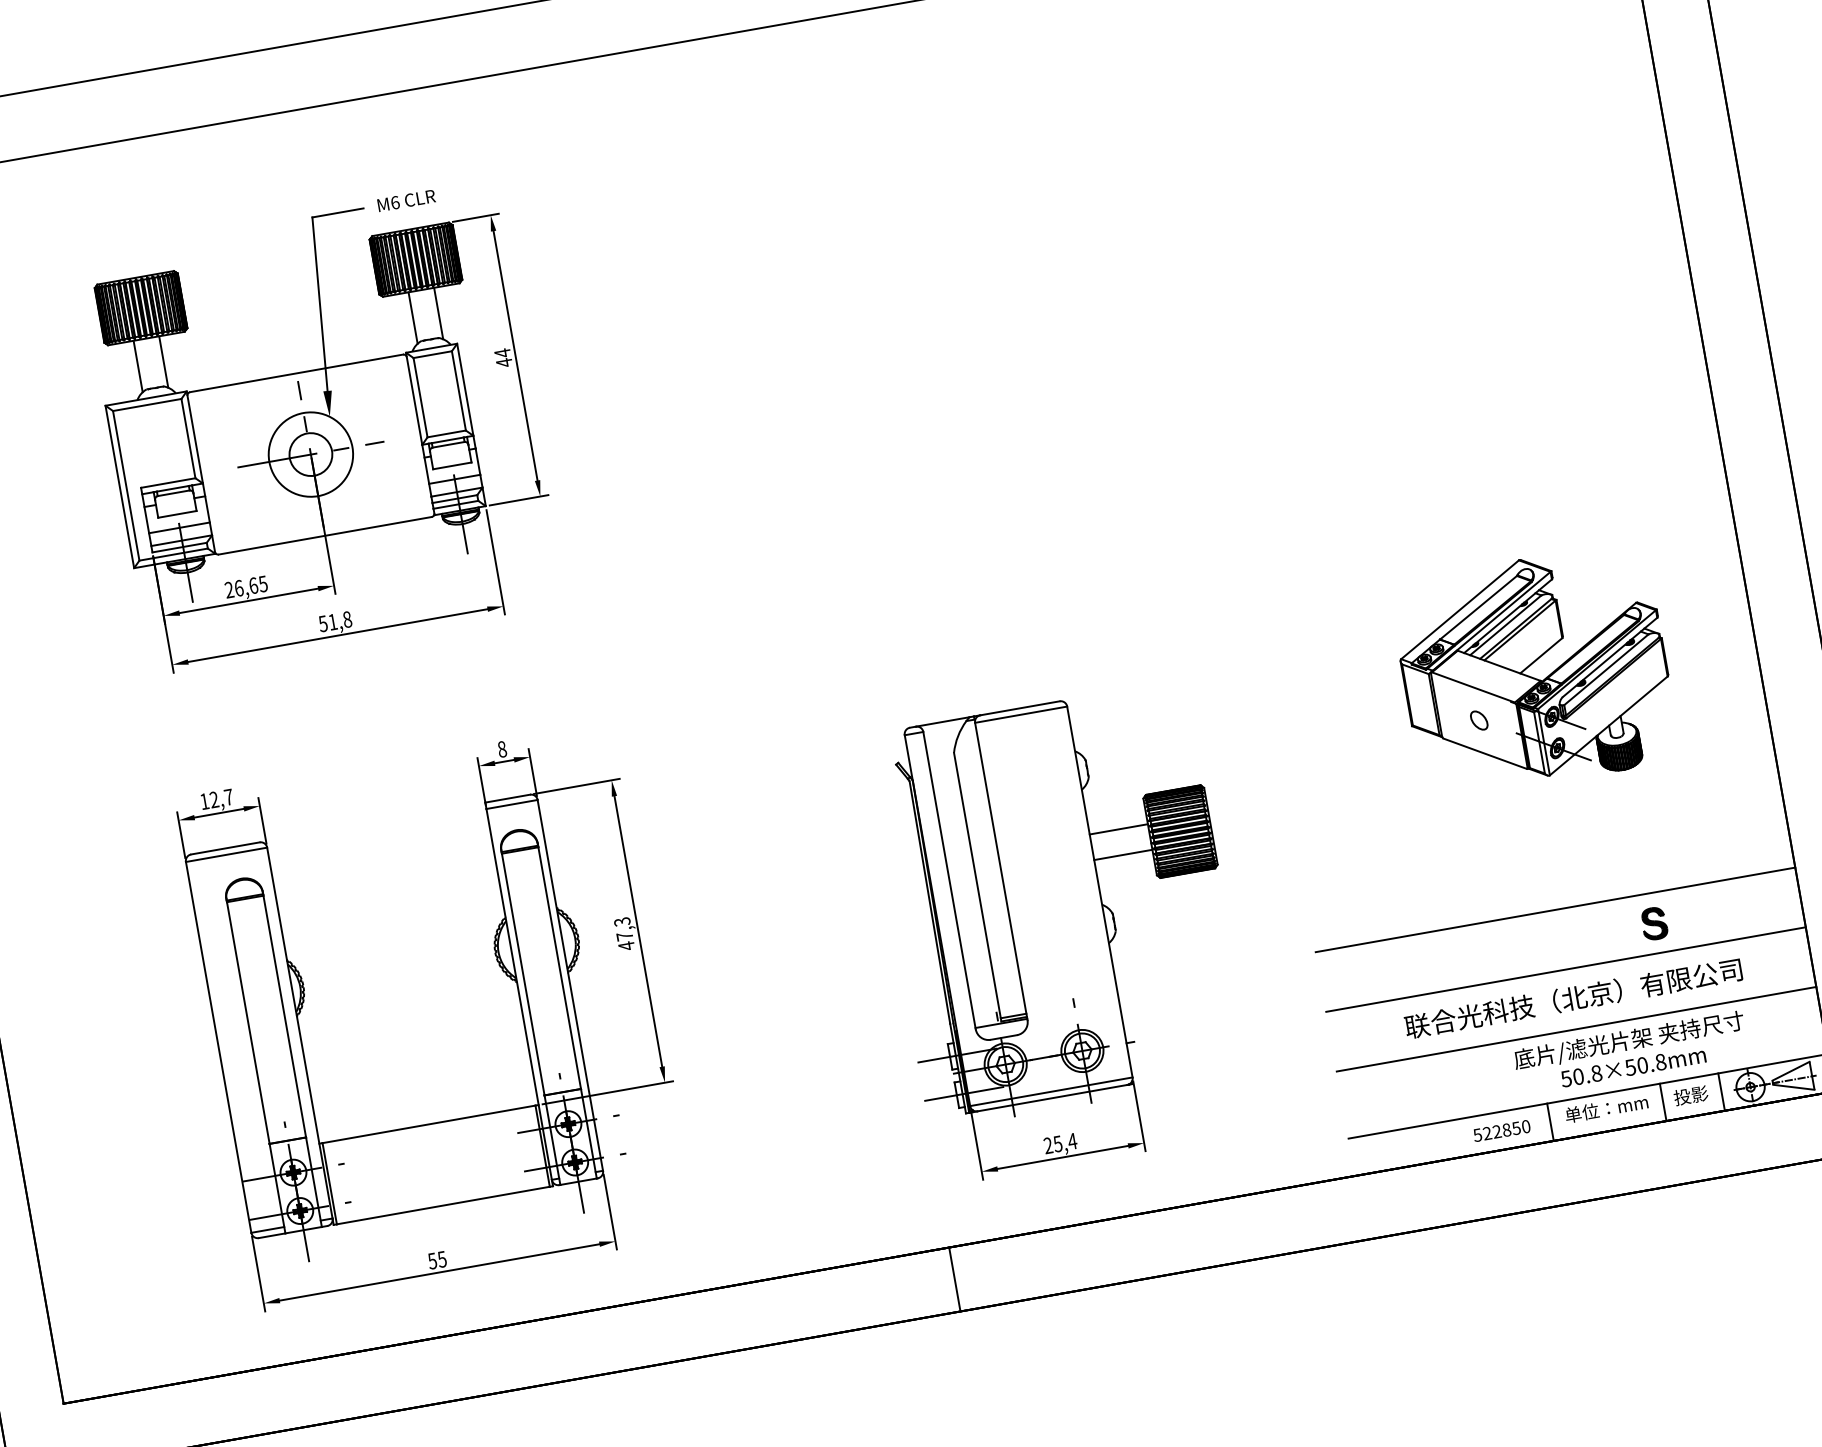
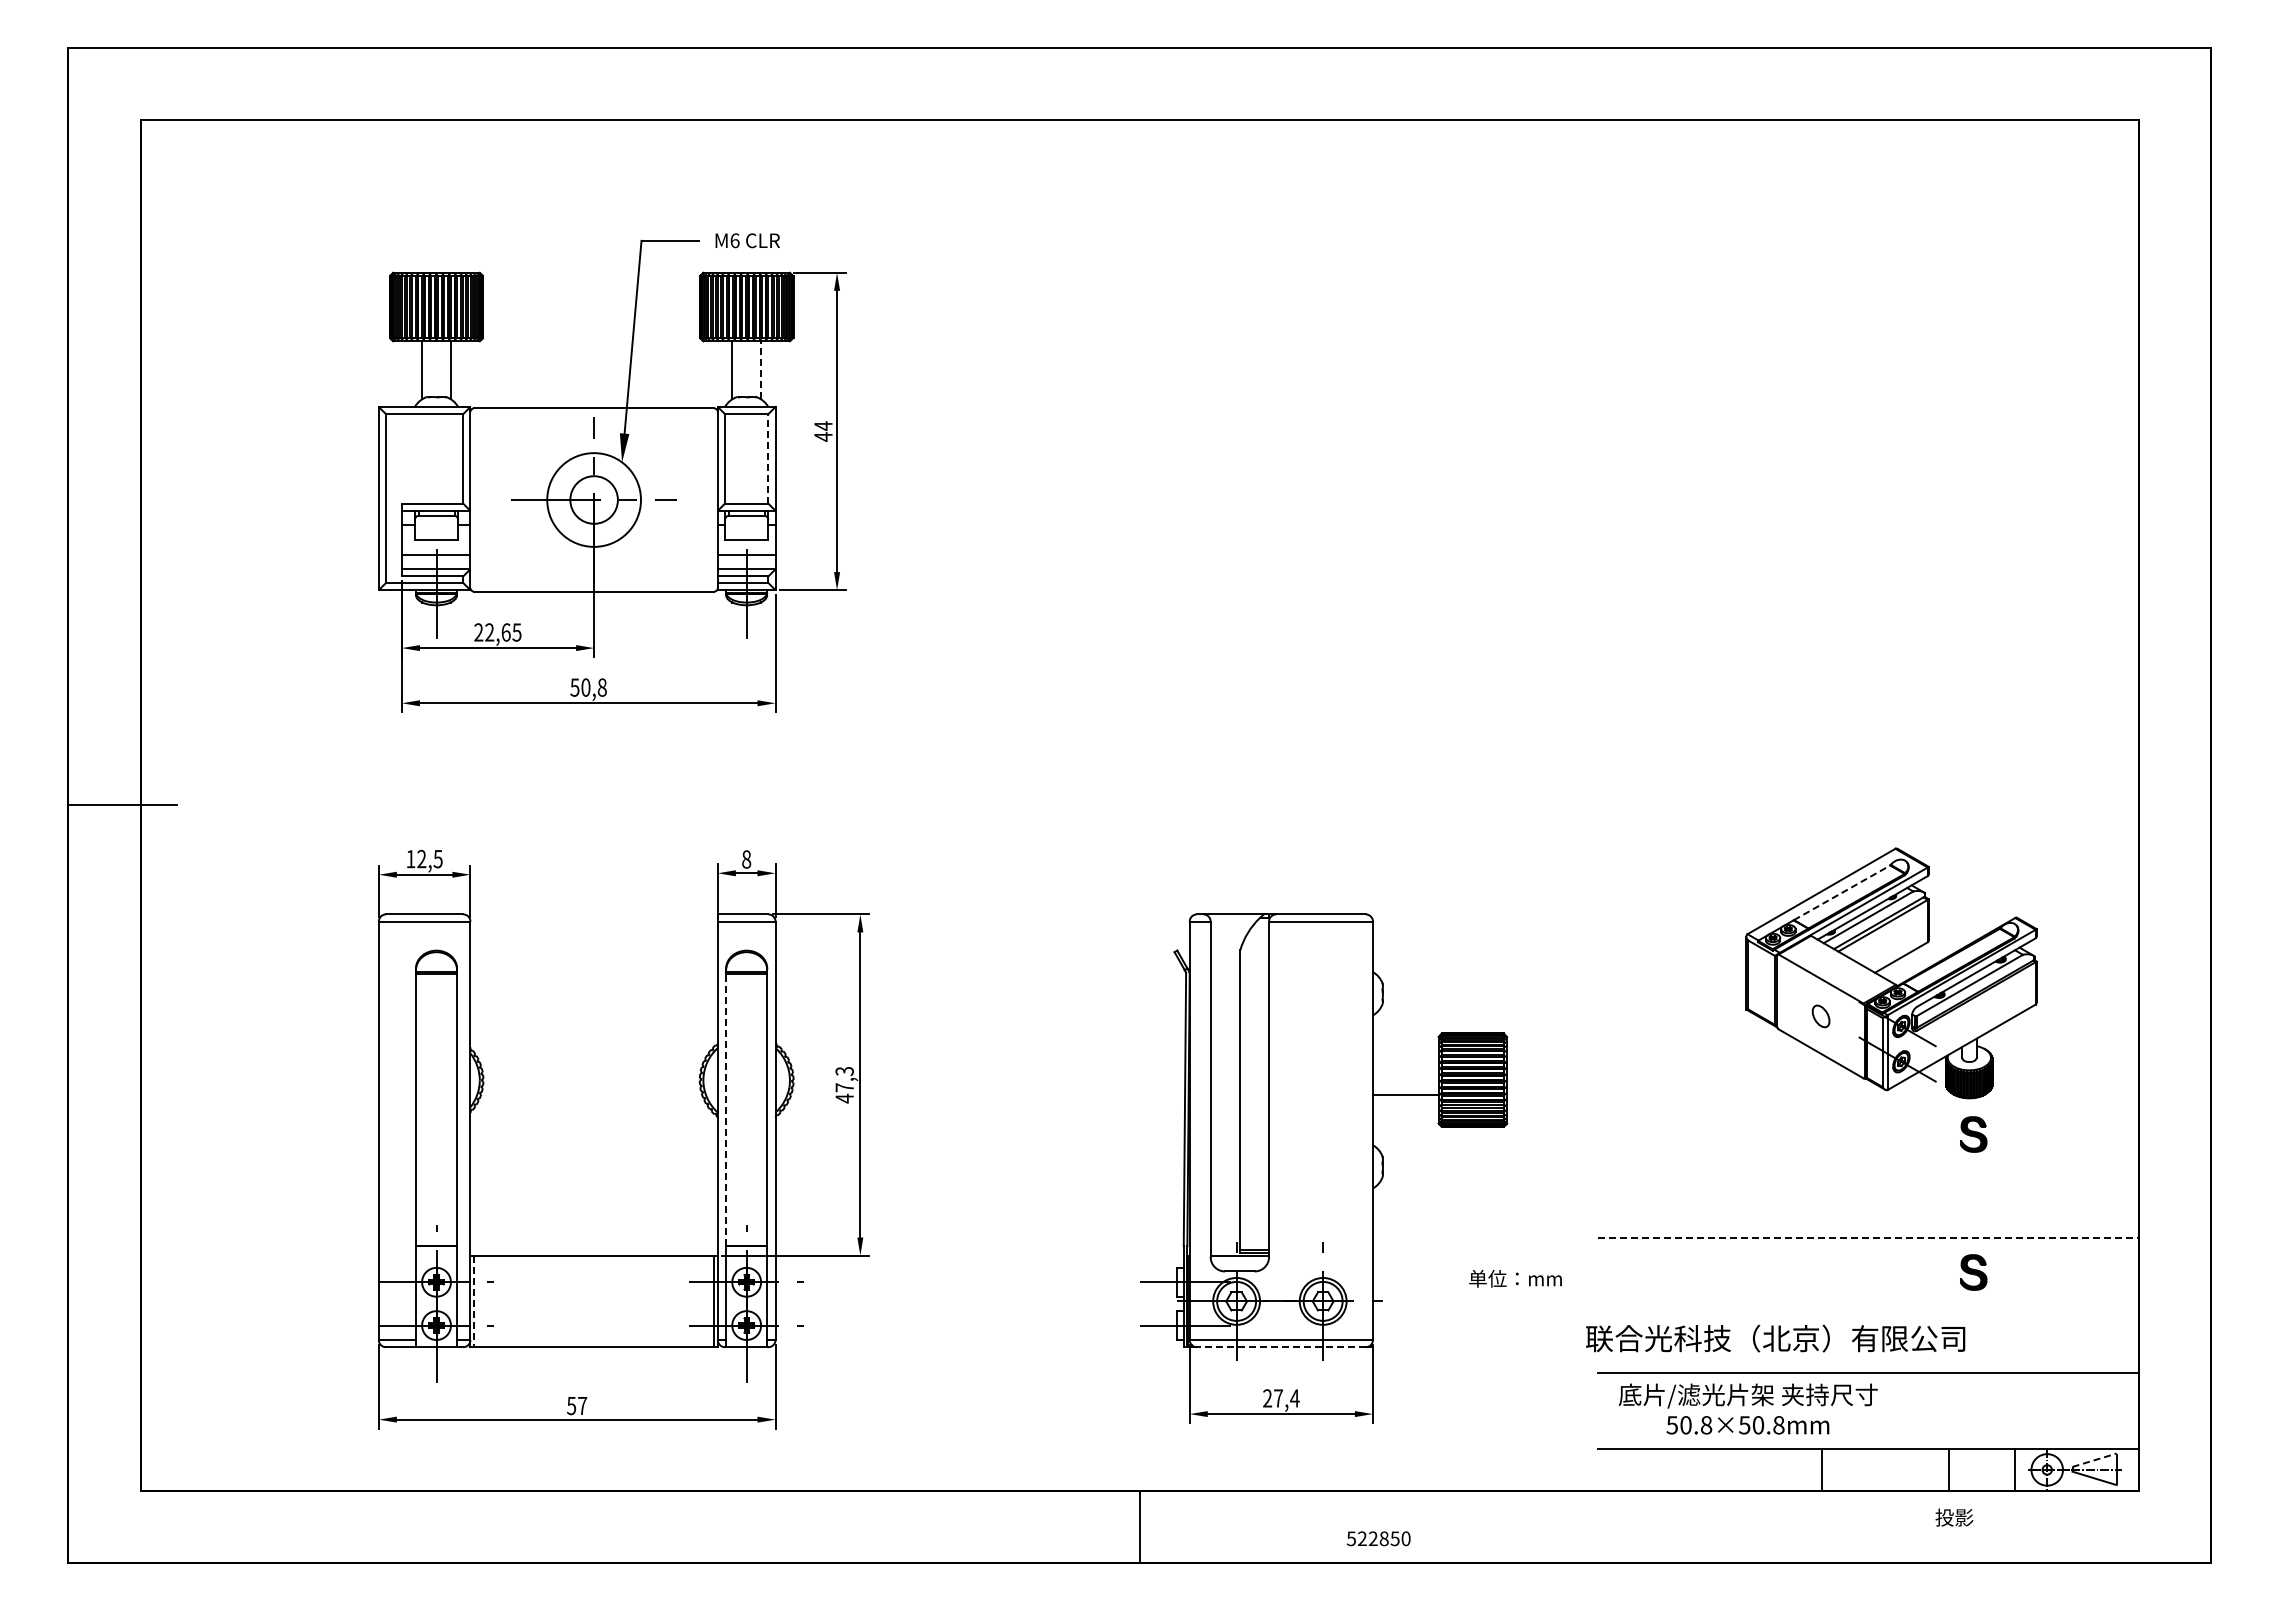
line: (438, 312) -> (761, 369), solid -> dashed
line: (459, 390) -> (768, 458), solid -> dashed
text: (238, 588) -> (489, 632), 26,65 -> 22,65
line: (1478, 607) -> (1842, 892), solid -> dashed
text: (332, 622) -> (585, 687), 51,8 -> 50,8
text: (228, 797) -> (437, 859), 12,7 -> 12,5
part: (1632, 801) -> (1973, 1134), added
line: (1118, 829) -> (1405, 1065), removed
line: (1555, 910) -> (1868, 1238), solid -> dashed
line: (1565, 969) -> (1867, 1305), removed
line: (523, 974) -> (726, 1109), solid -> dashed
text: (1573, 998) -> (1775, 1338), moved
text: (1631, 1052) -> (1748, 1408), moved
line: (1791, 1071) -> (2095, 1460), solid -> dashed
text: (1691, 1095) -> (1954, 1517), moved
line: (1051, 1098) -> (1280, 1347), solid -> dashed
text: (1606, 1108) -> (1515, 1278), moved
text: (1501, 1130) -> (1378, 1538), moved
text: (1058, 1144) -> (1278, 1398), 25,4 -> 27,4
line: (330, 1183) -> (474, 1301), solid -> dashed
text: (442, 1259) -> (582, 1406), 55 -> 57

